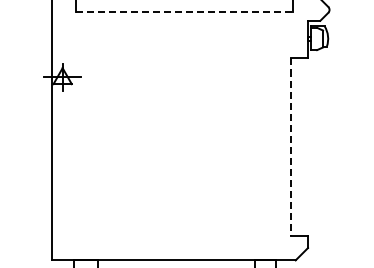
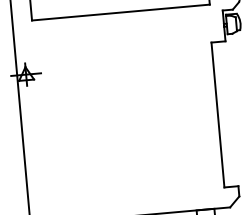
line: (184, 12) -> (121, 12), dashed -> solid
line: (290, 147) -> (217, 115), dashed -> solid

